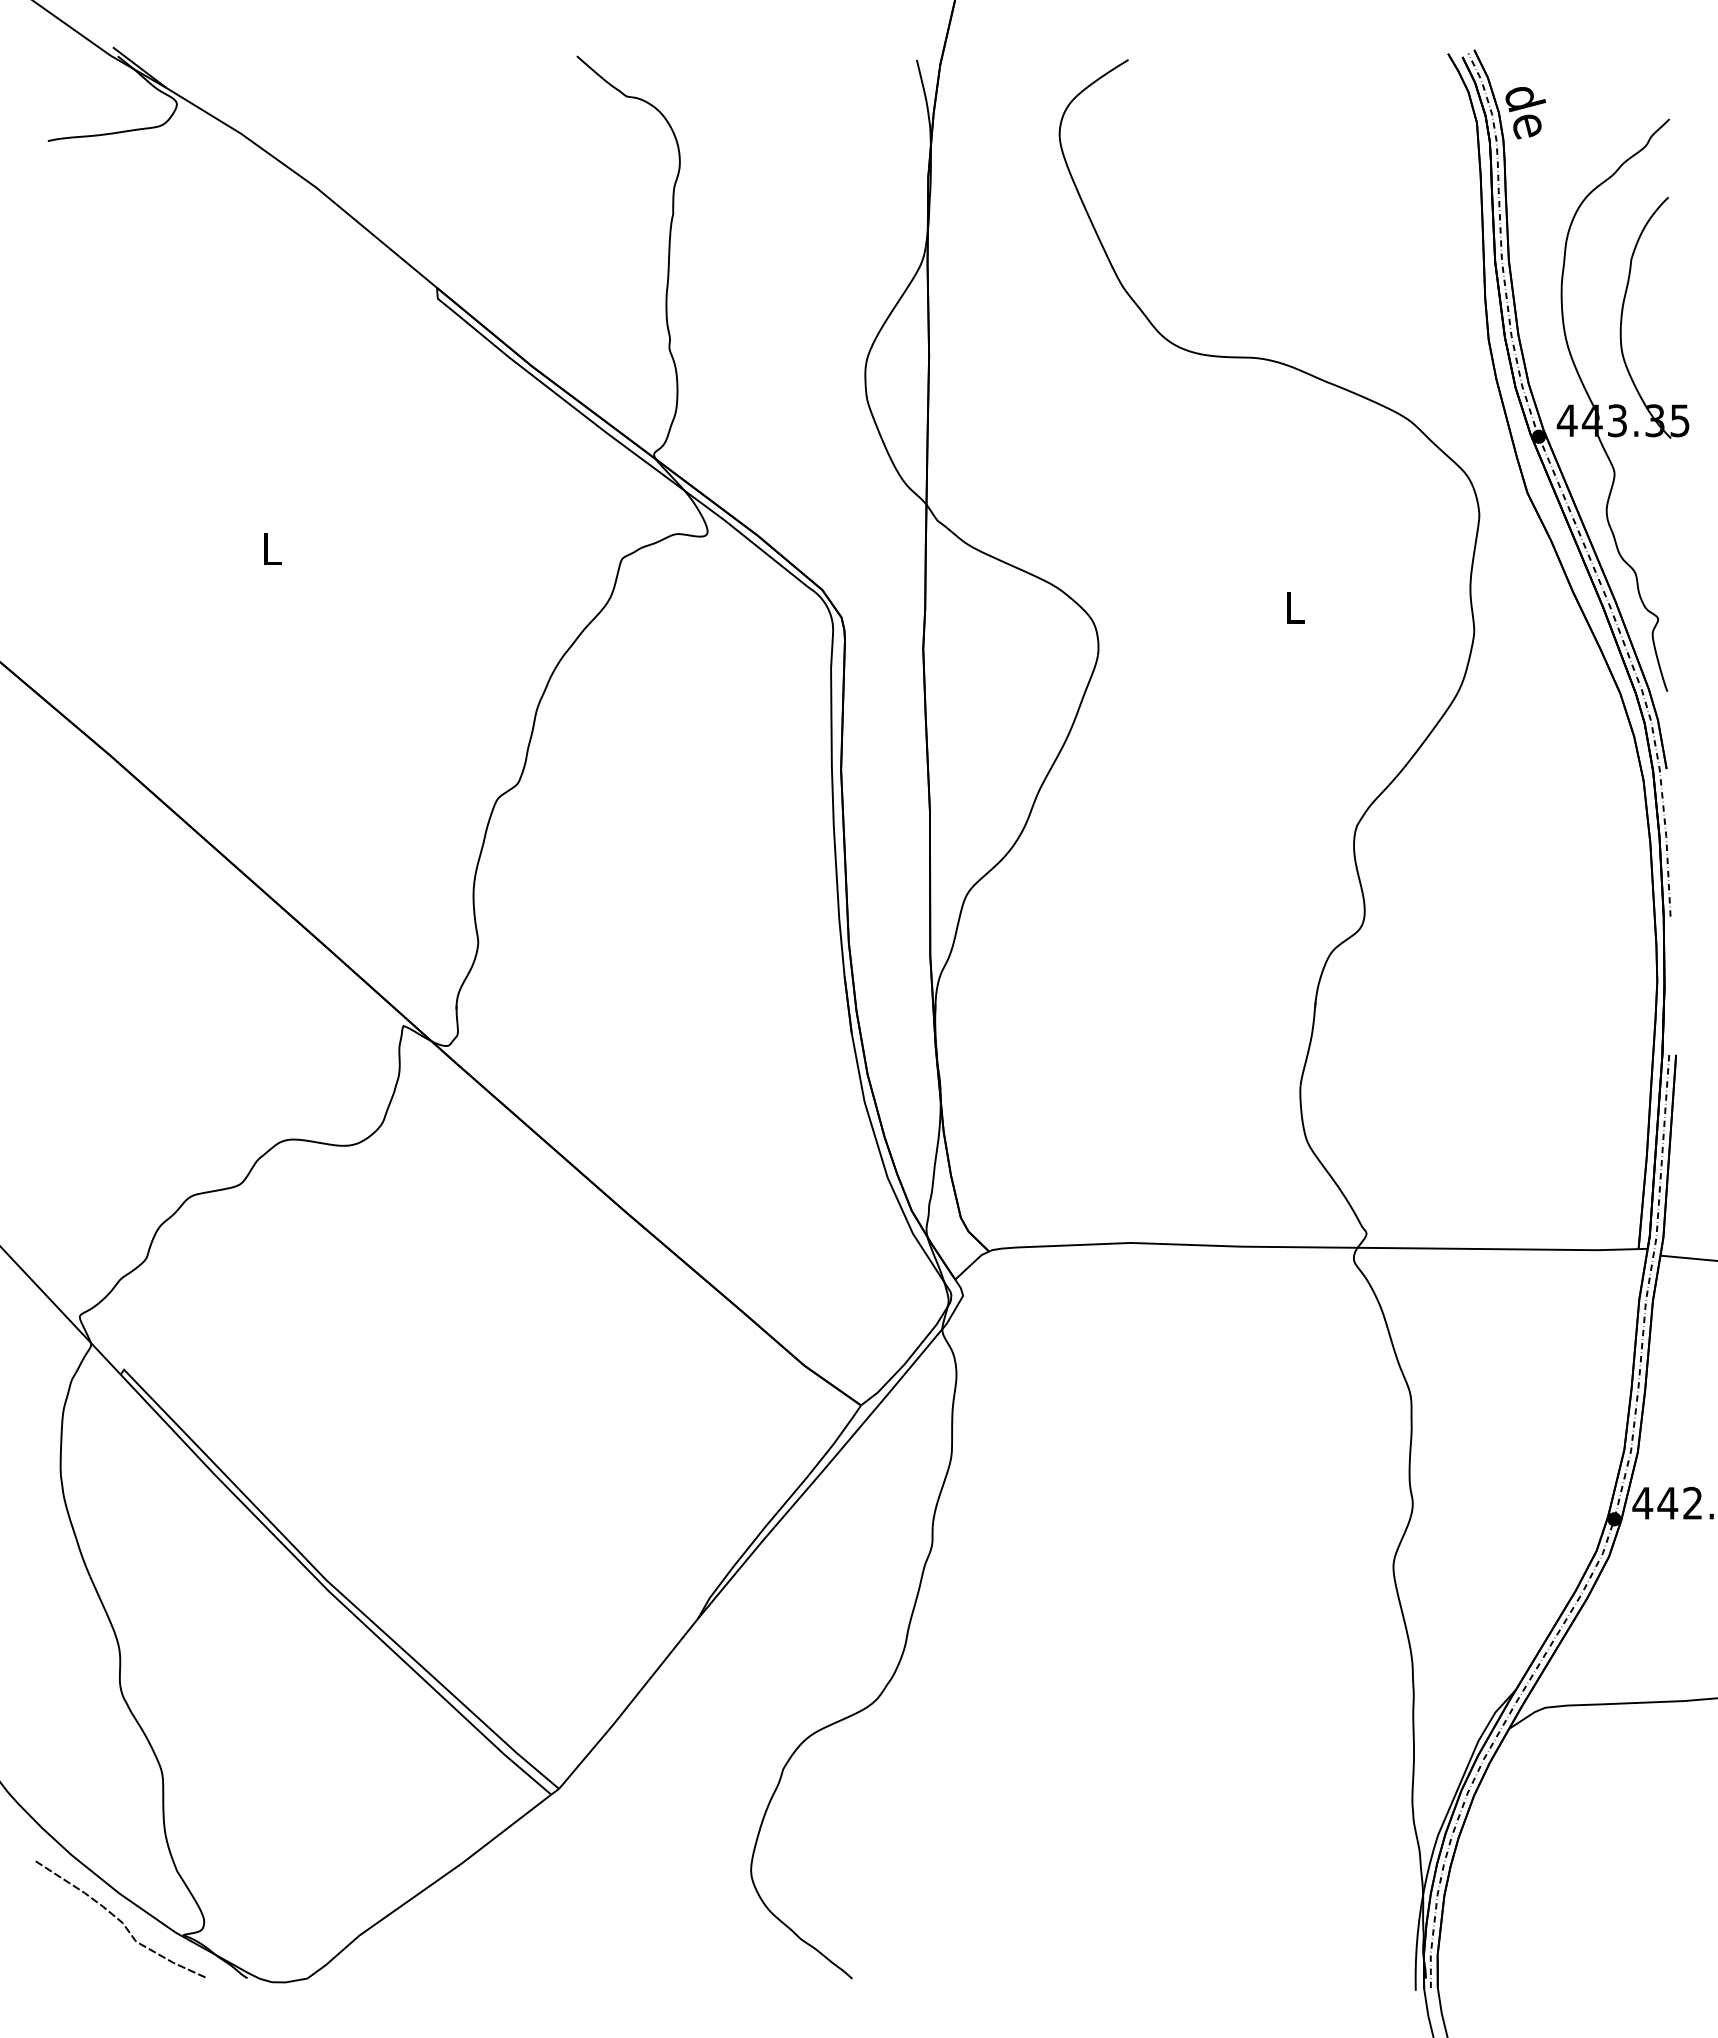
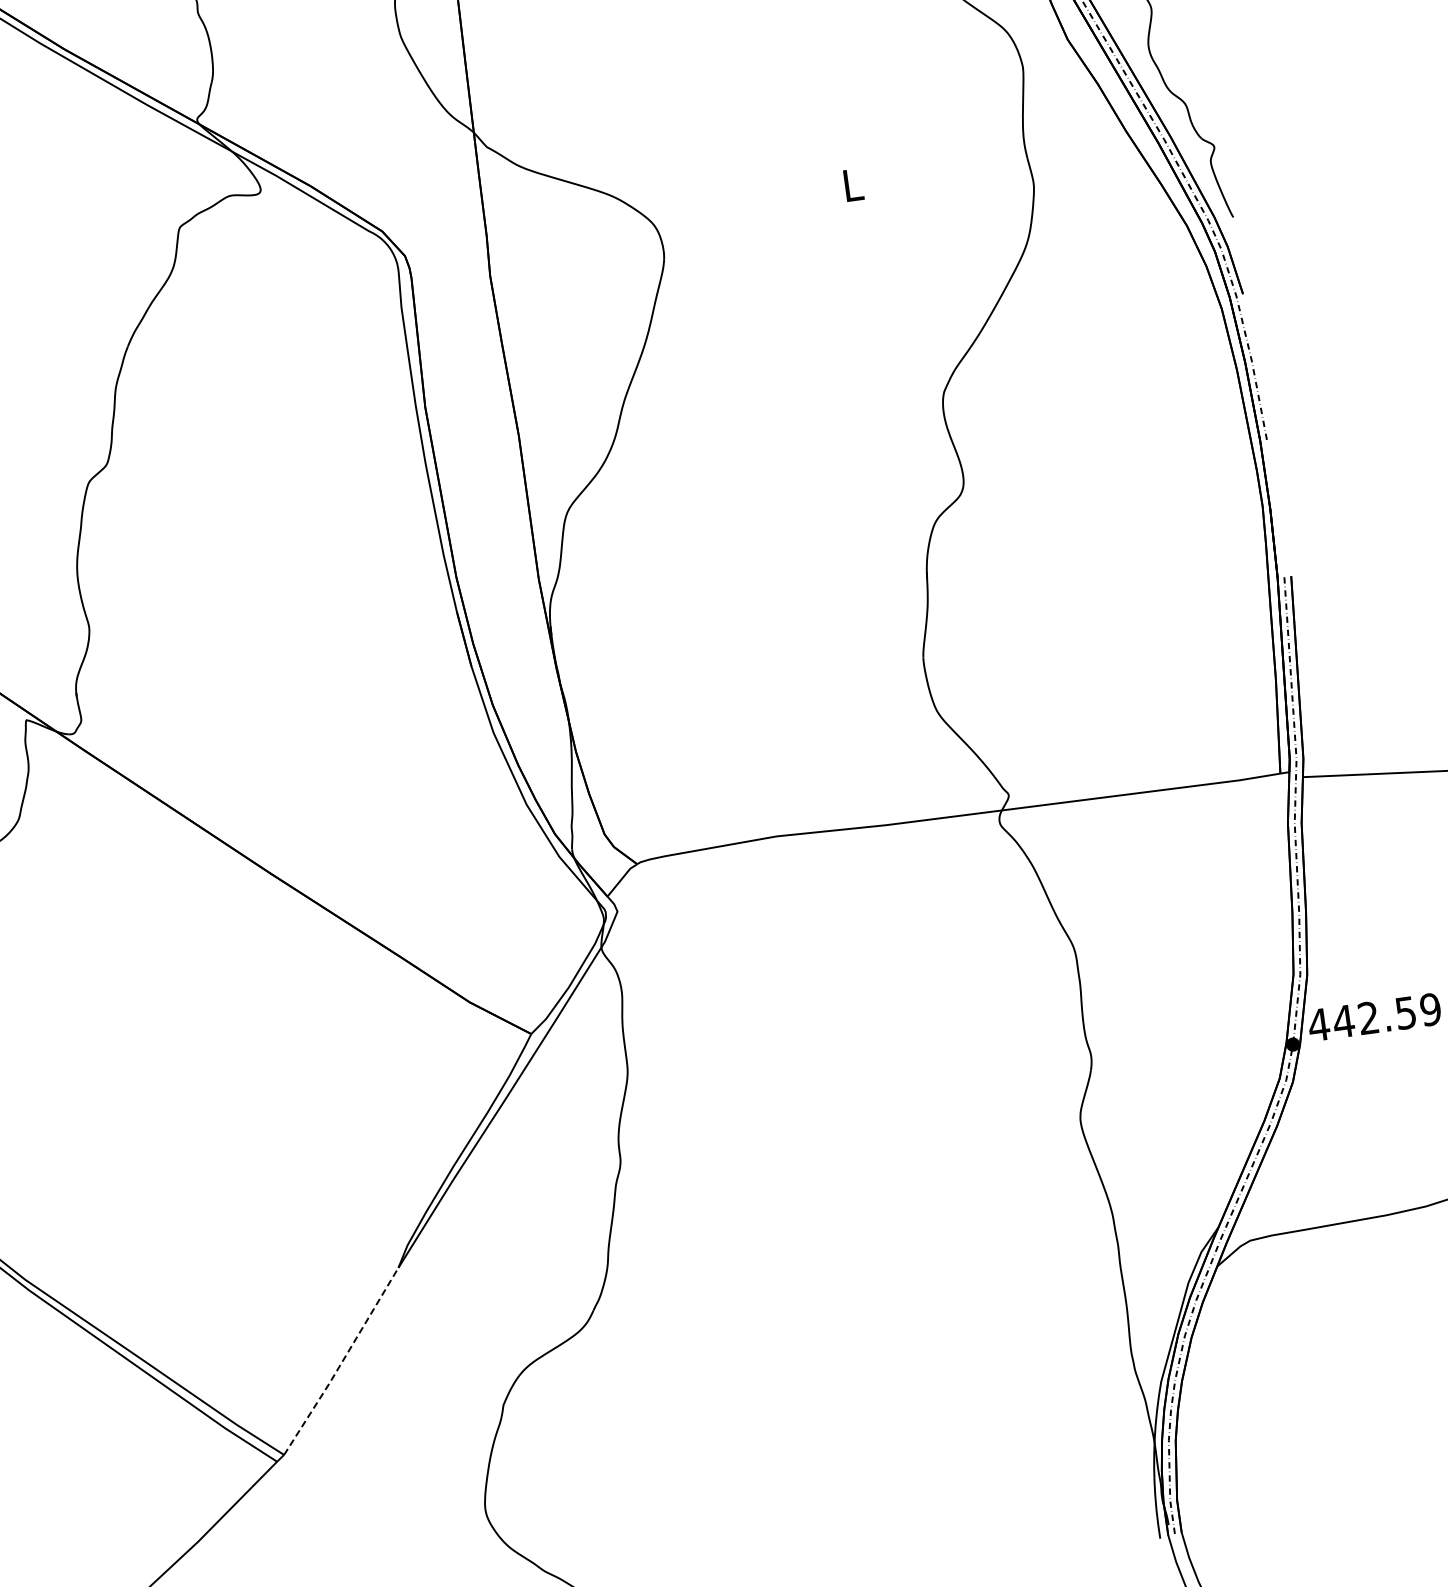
line: (629, 1704) -> (342, 1361), solid -> dashed

